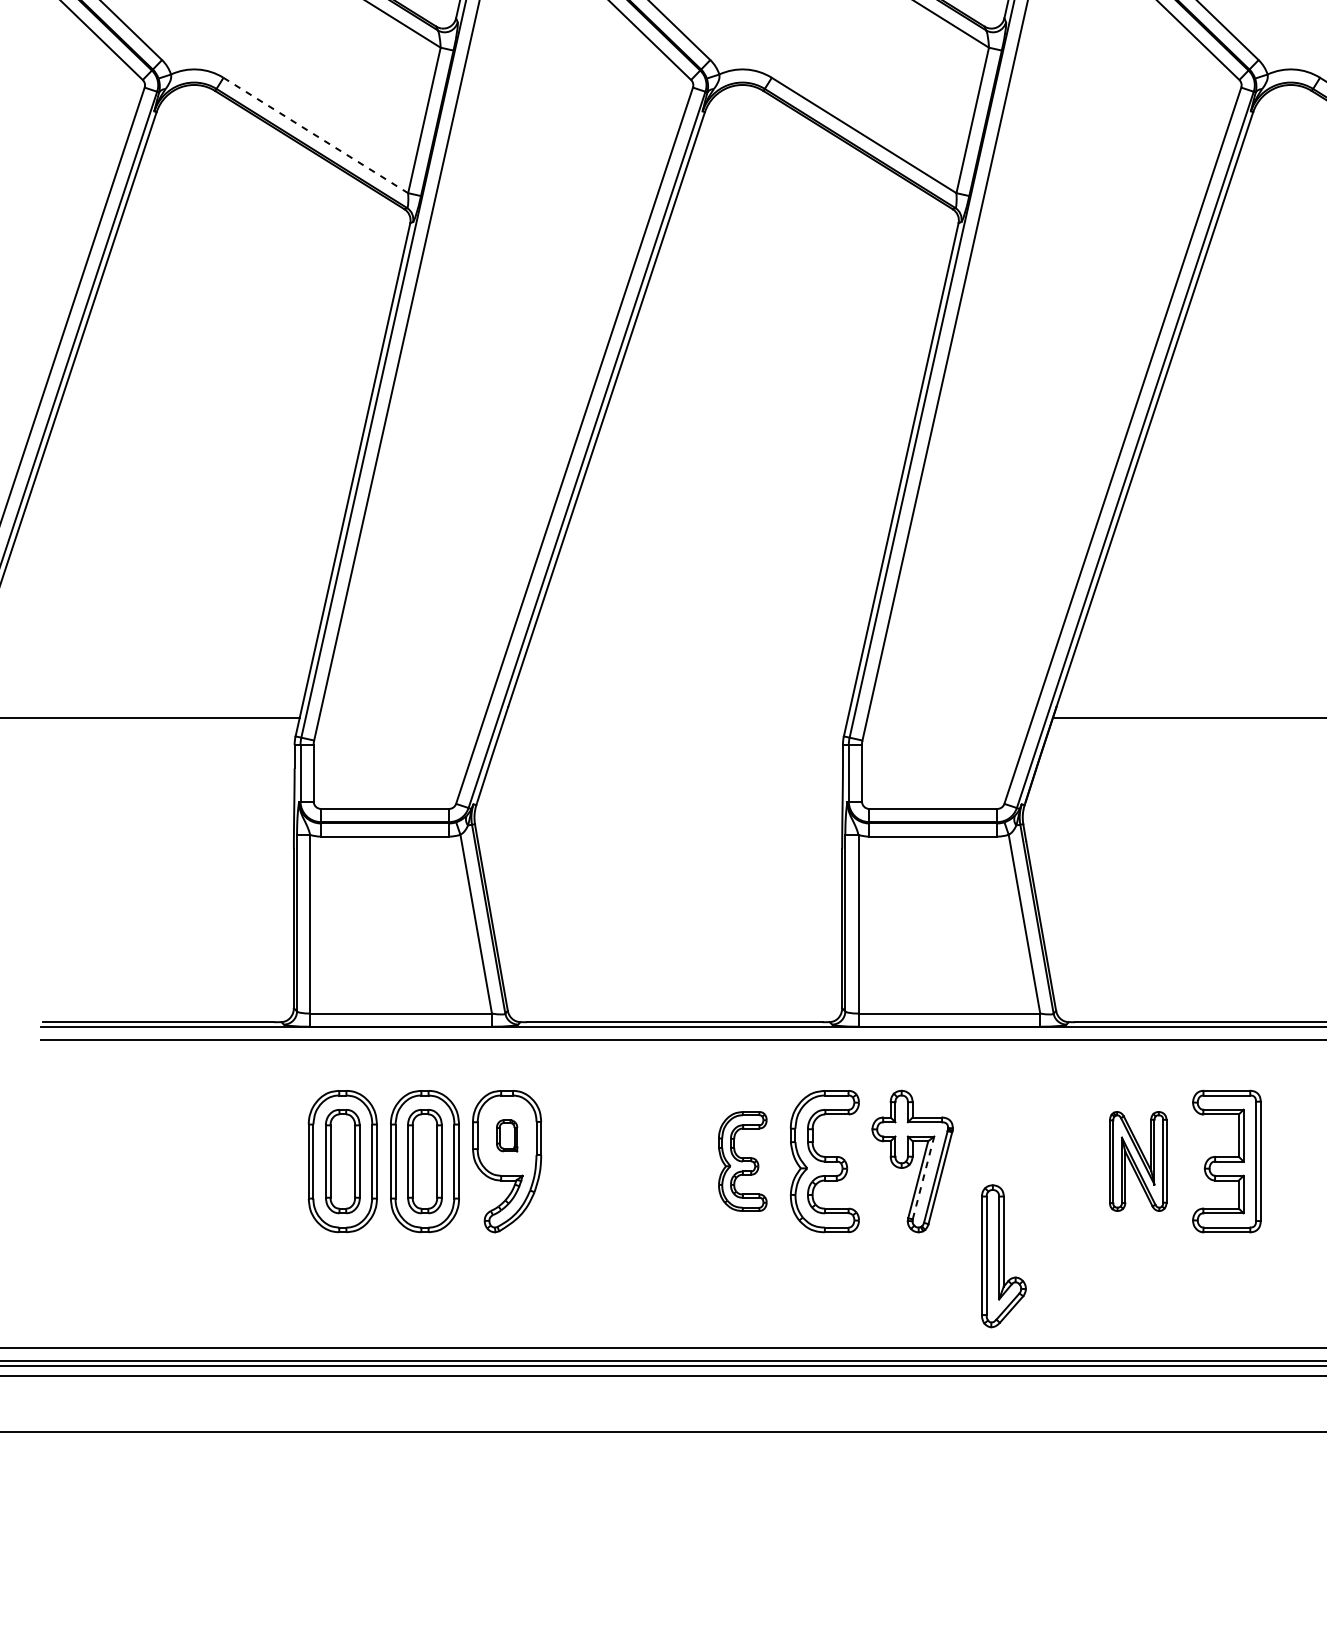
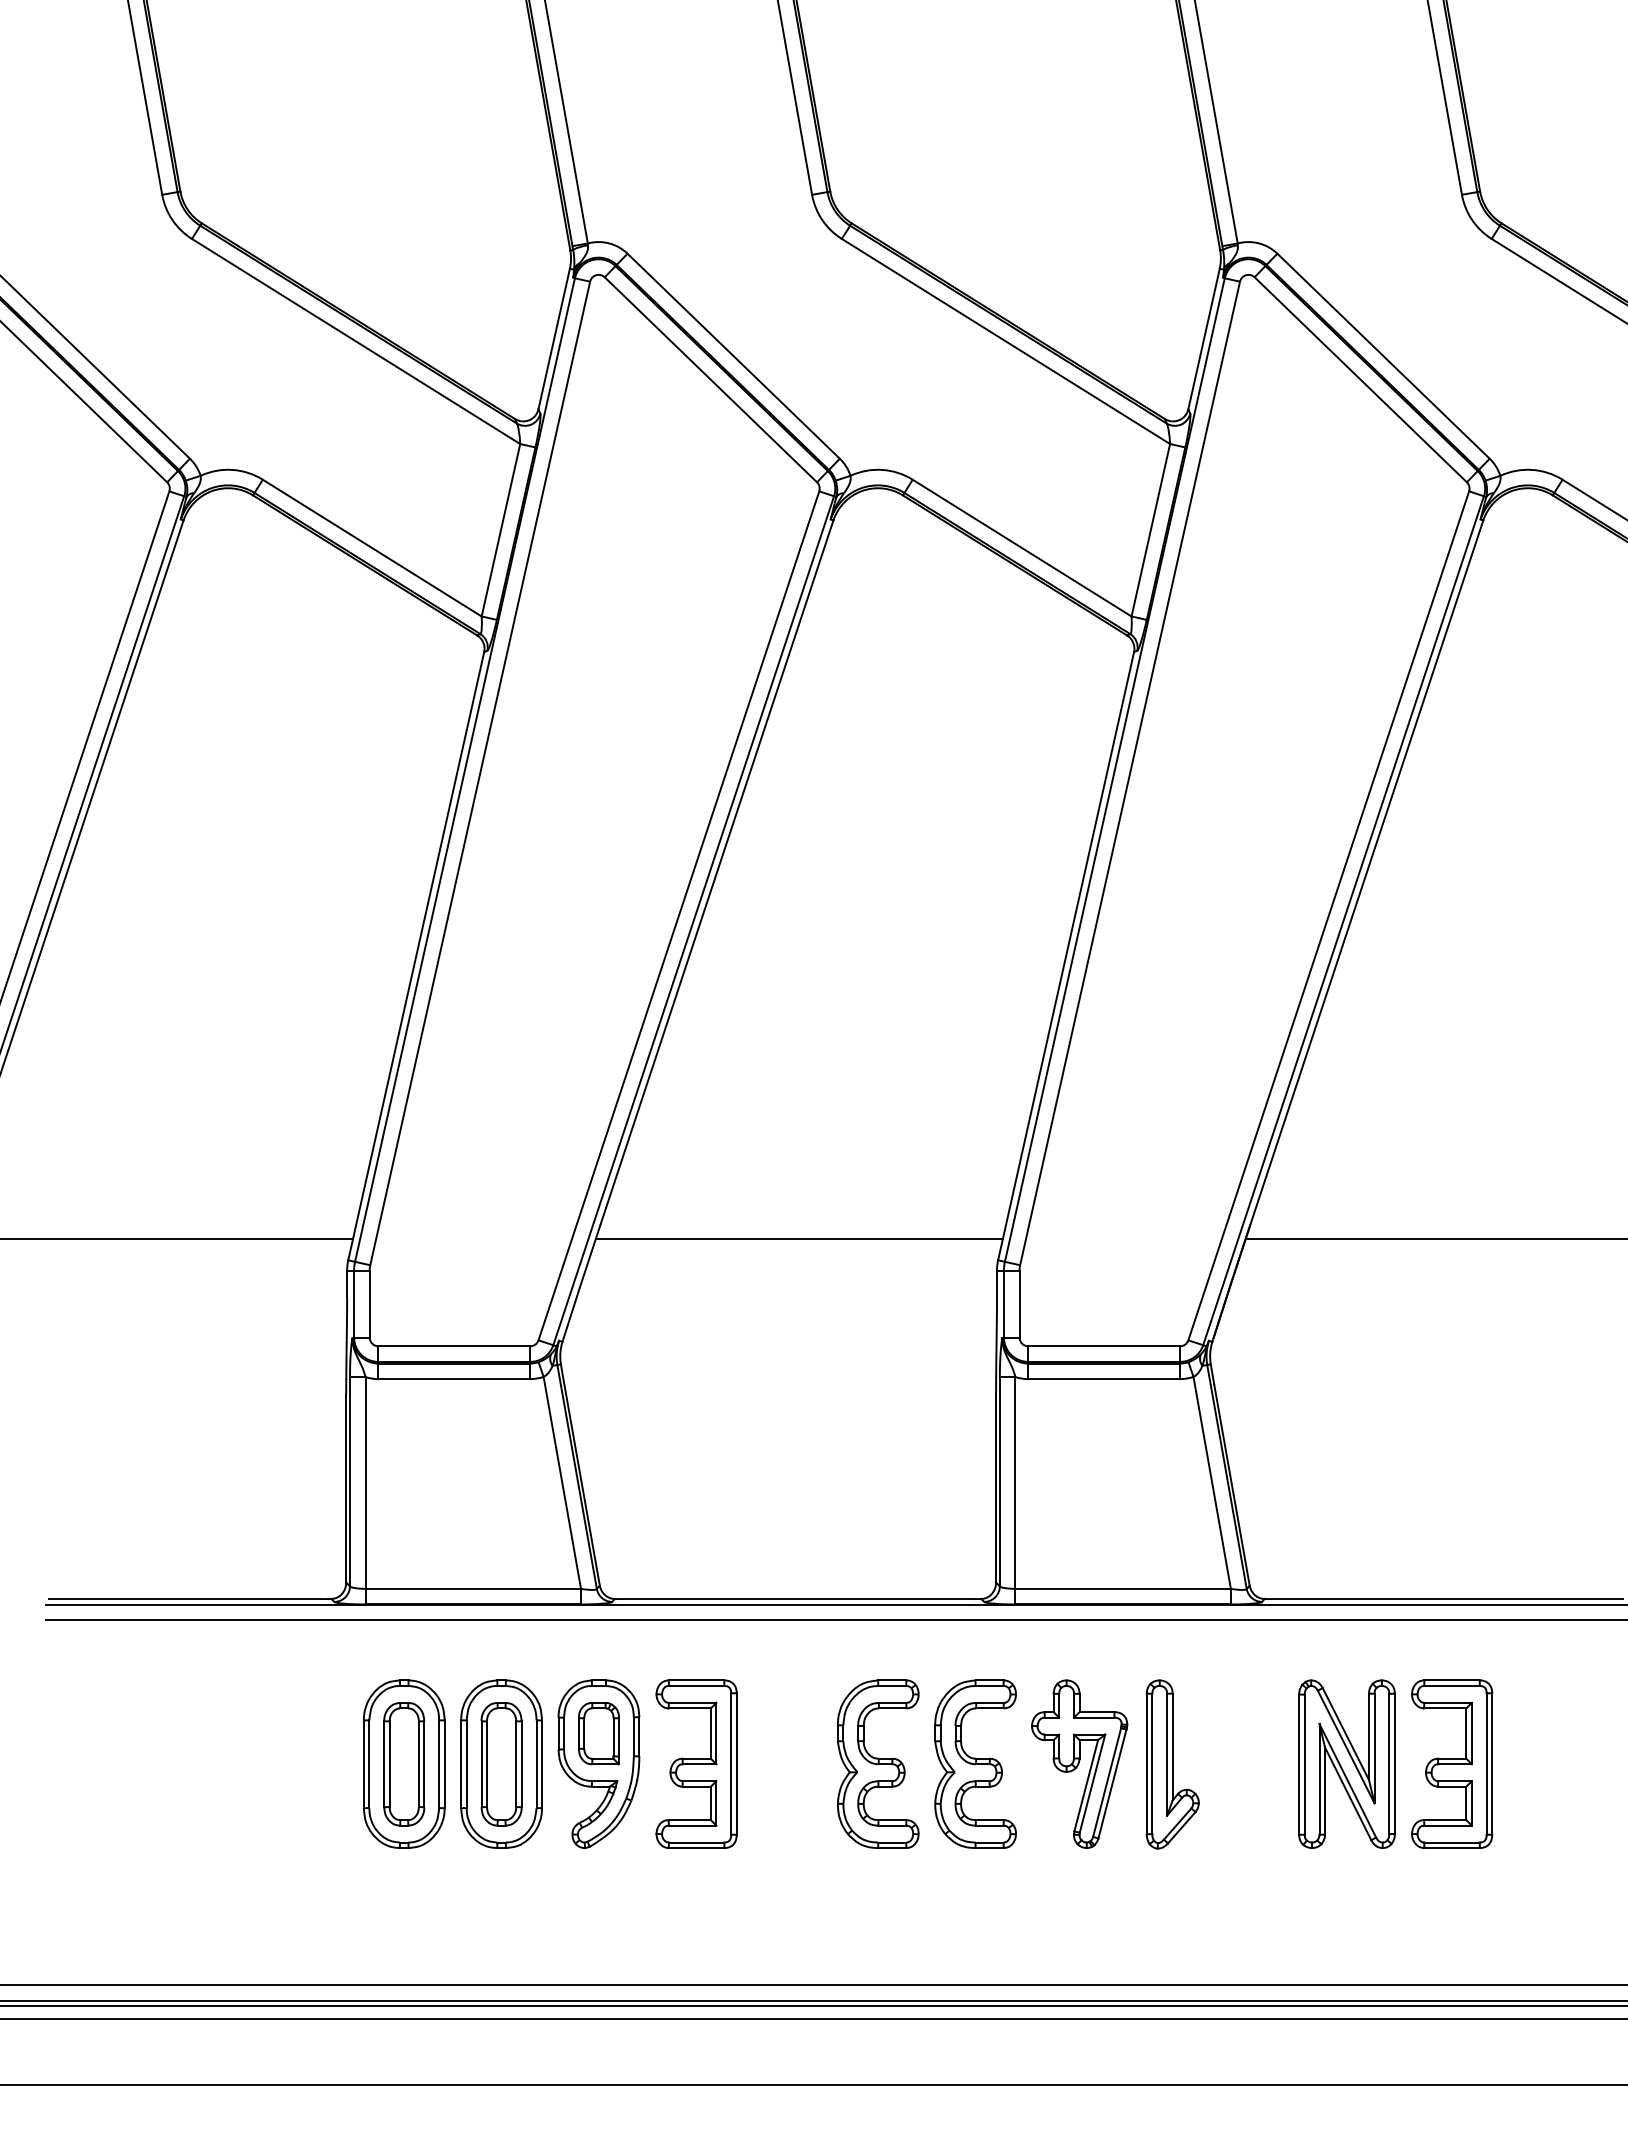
line: (316, 135) -> (372, 548), dashed -> solid
line: (675, 717) -> (798, 1238), added
part: (506, 1135) -> (598, 1733), size x1.67
part: (589, 1160) -> (696, 1763), added
part: (742, 1160) -> (878, 1763), size x1.43
part: (1137, 1160) -> (1346, 1763), size x1.43
line: (923, 1177) -> (1092, 1783), dashed -> solid
part: (1003, 1256) -> (1172, 1764), moved

